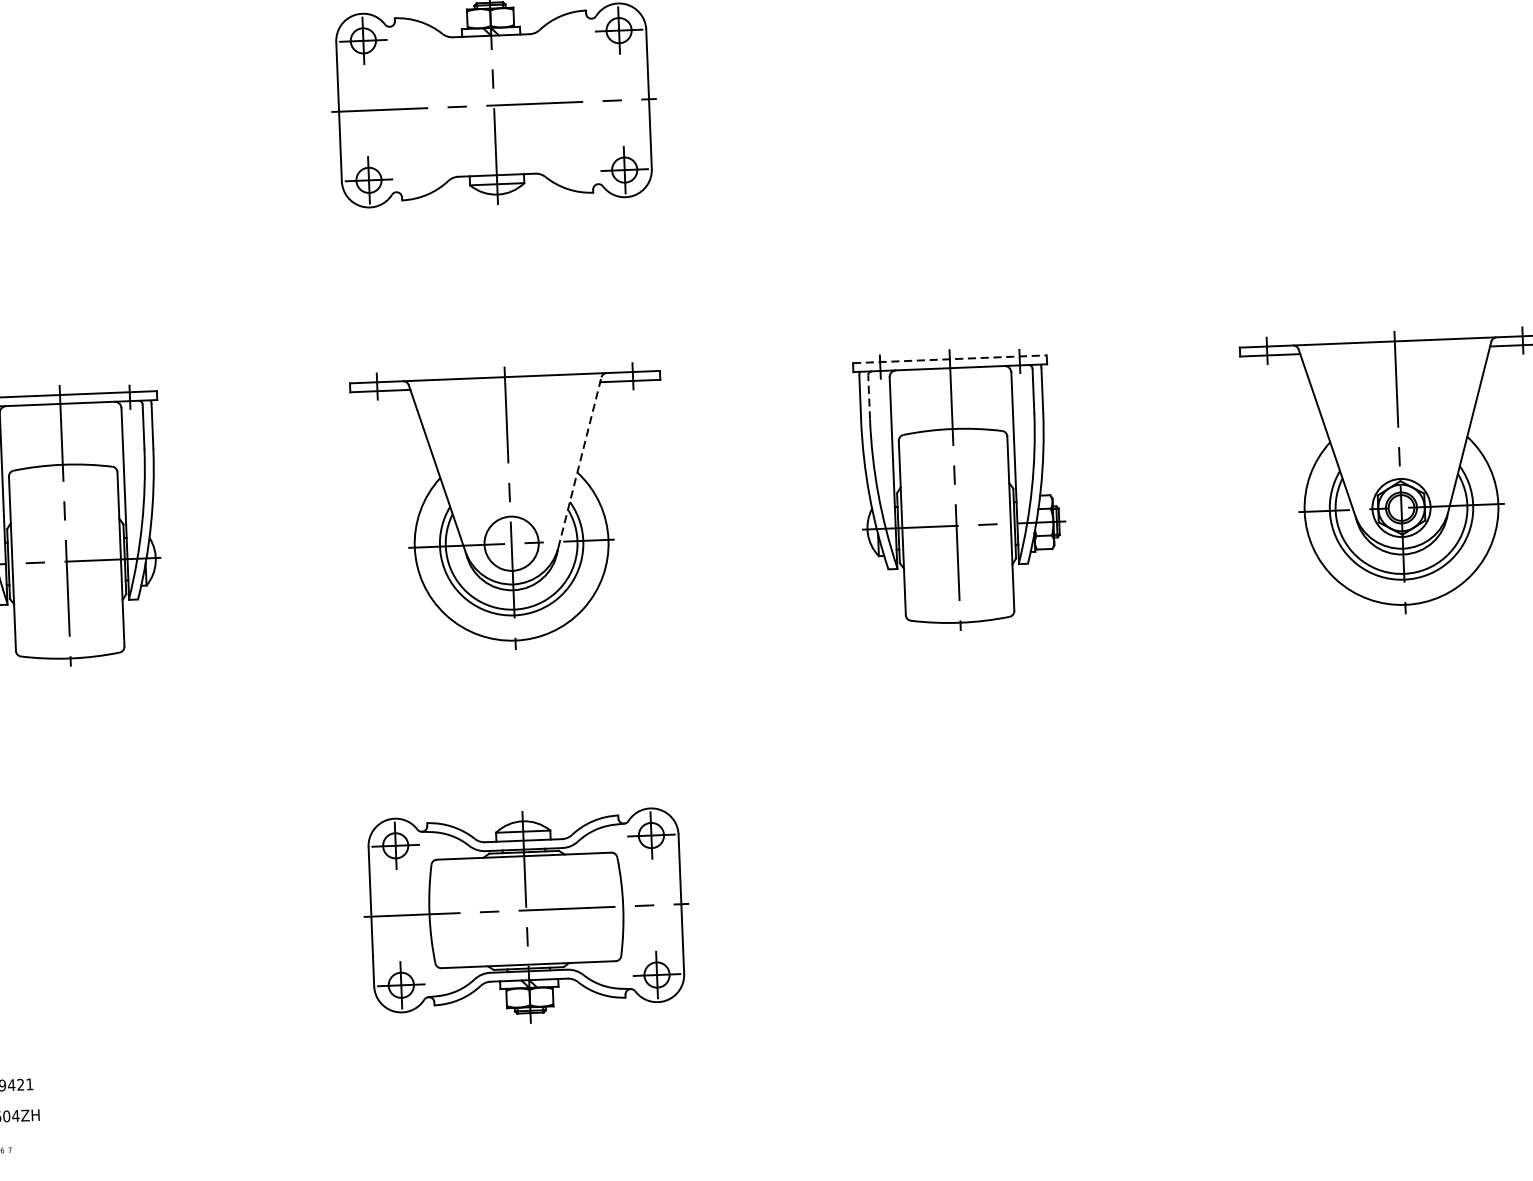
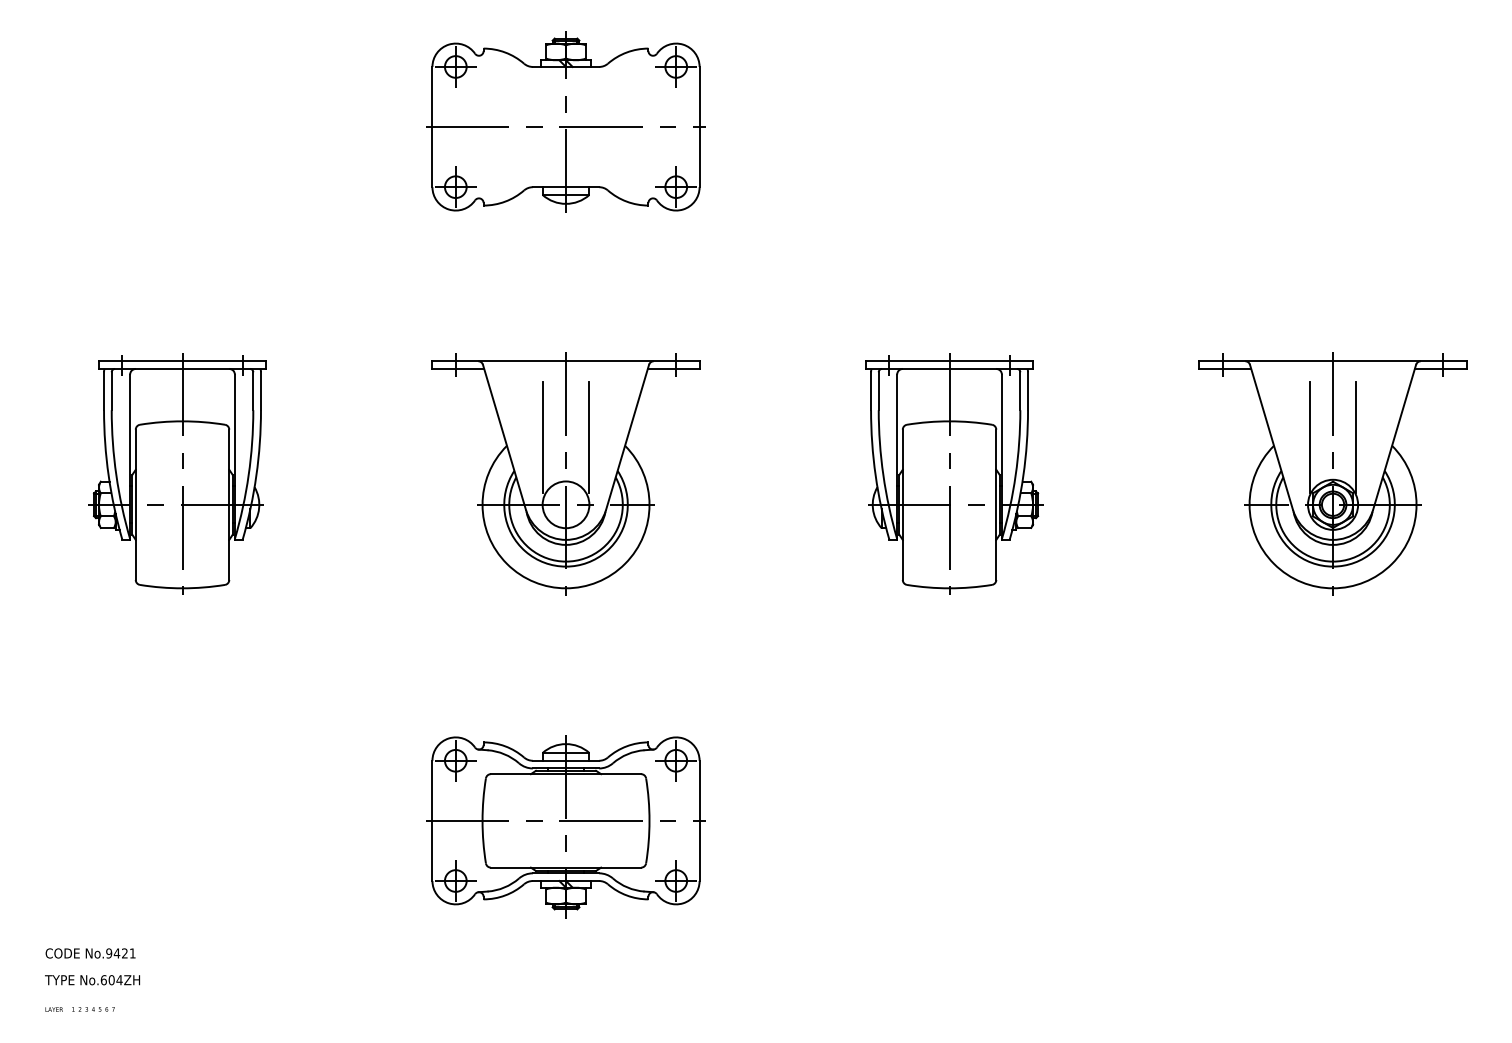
line: (951, 359) -> (950, 361), dashed -> solid
line: (868, 397) -> (878, 391), dashed -> solid
line: (1425, 427) -> (1356, 436), added
line: (1371, 430) -> (1309, 437), added
line: (579, 462) -> (627, 437), dashed -> solid
line: (535, 464) -> (589, 437), added
line: (481, 465) -> (542, 436), added

